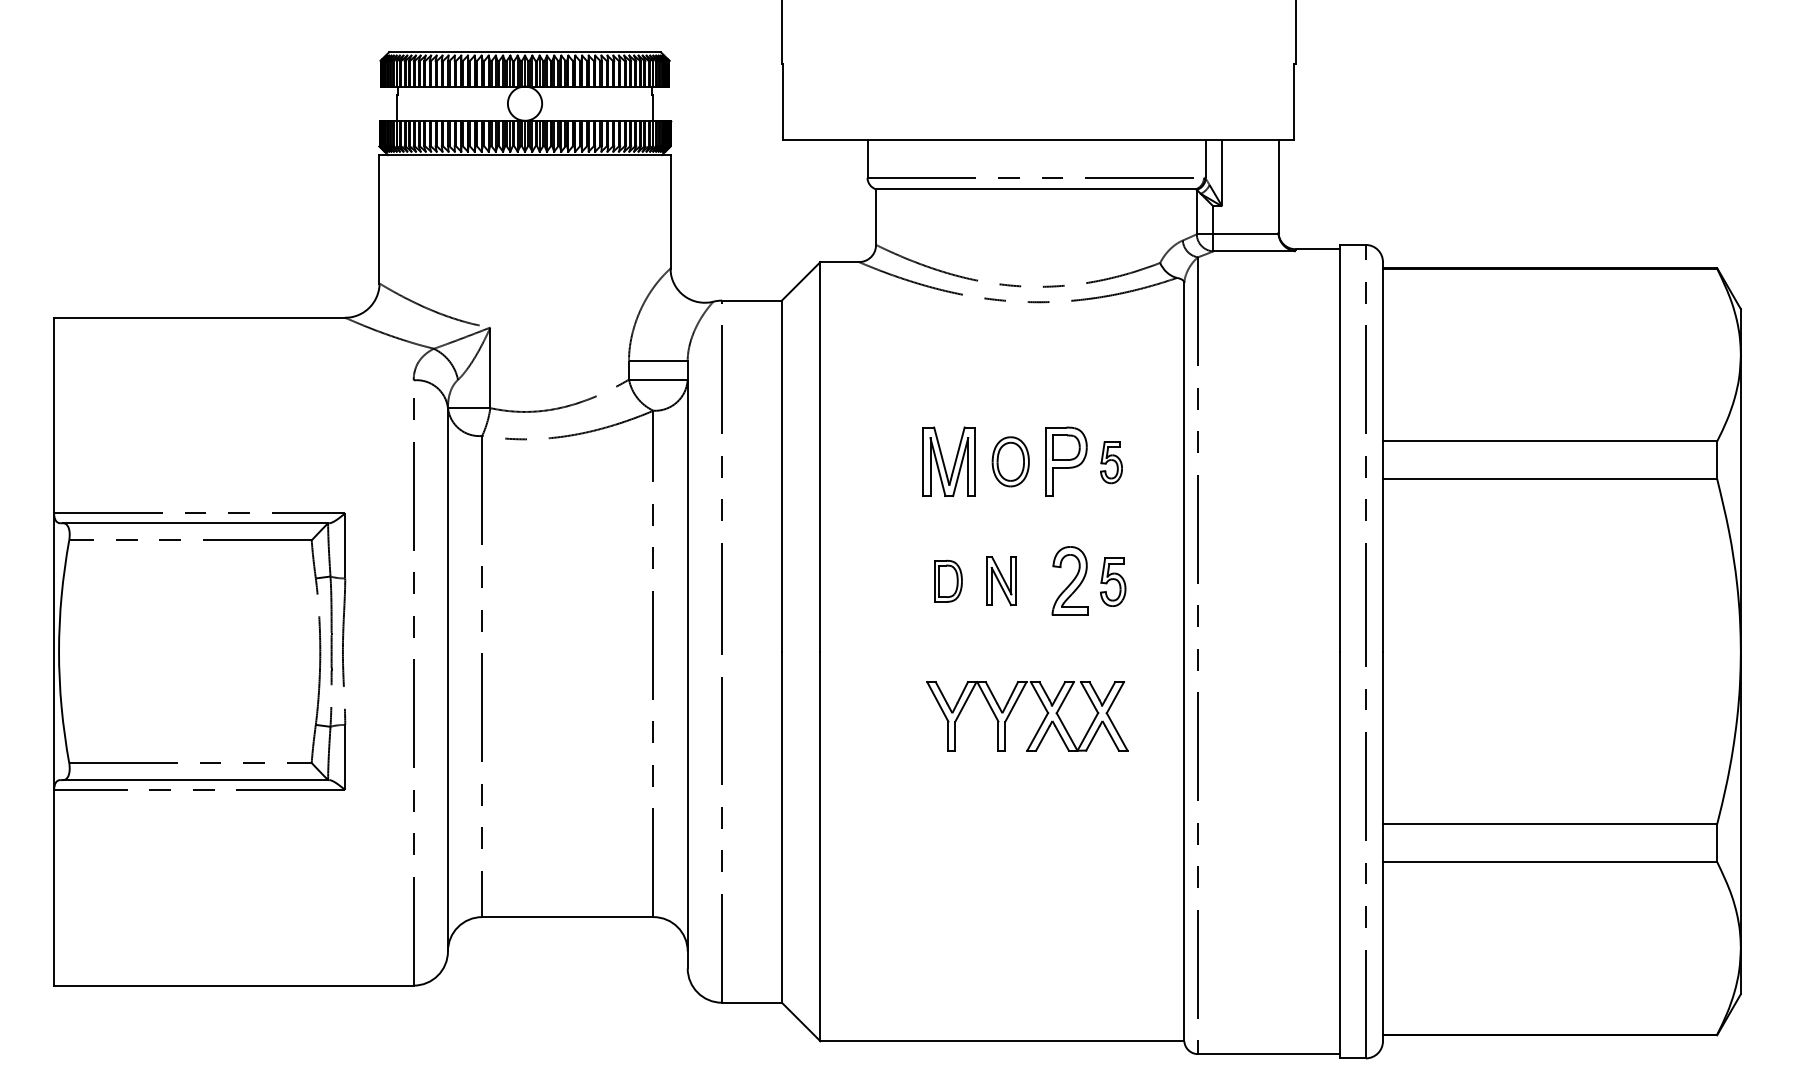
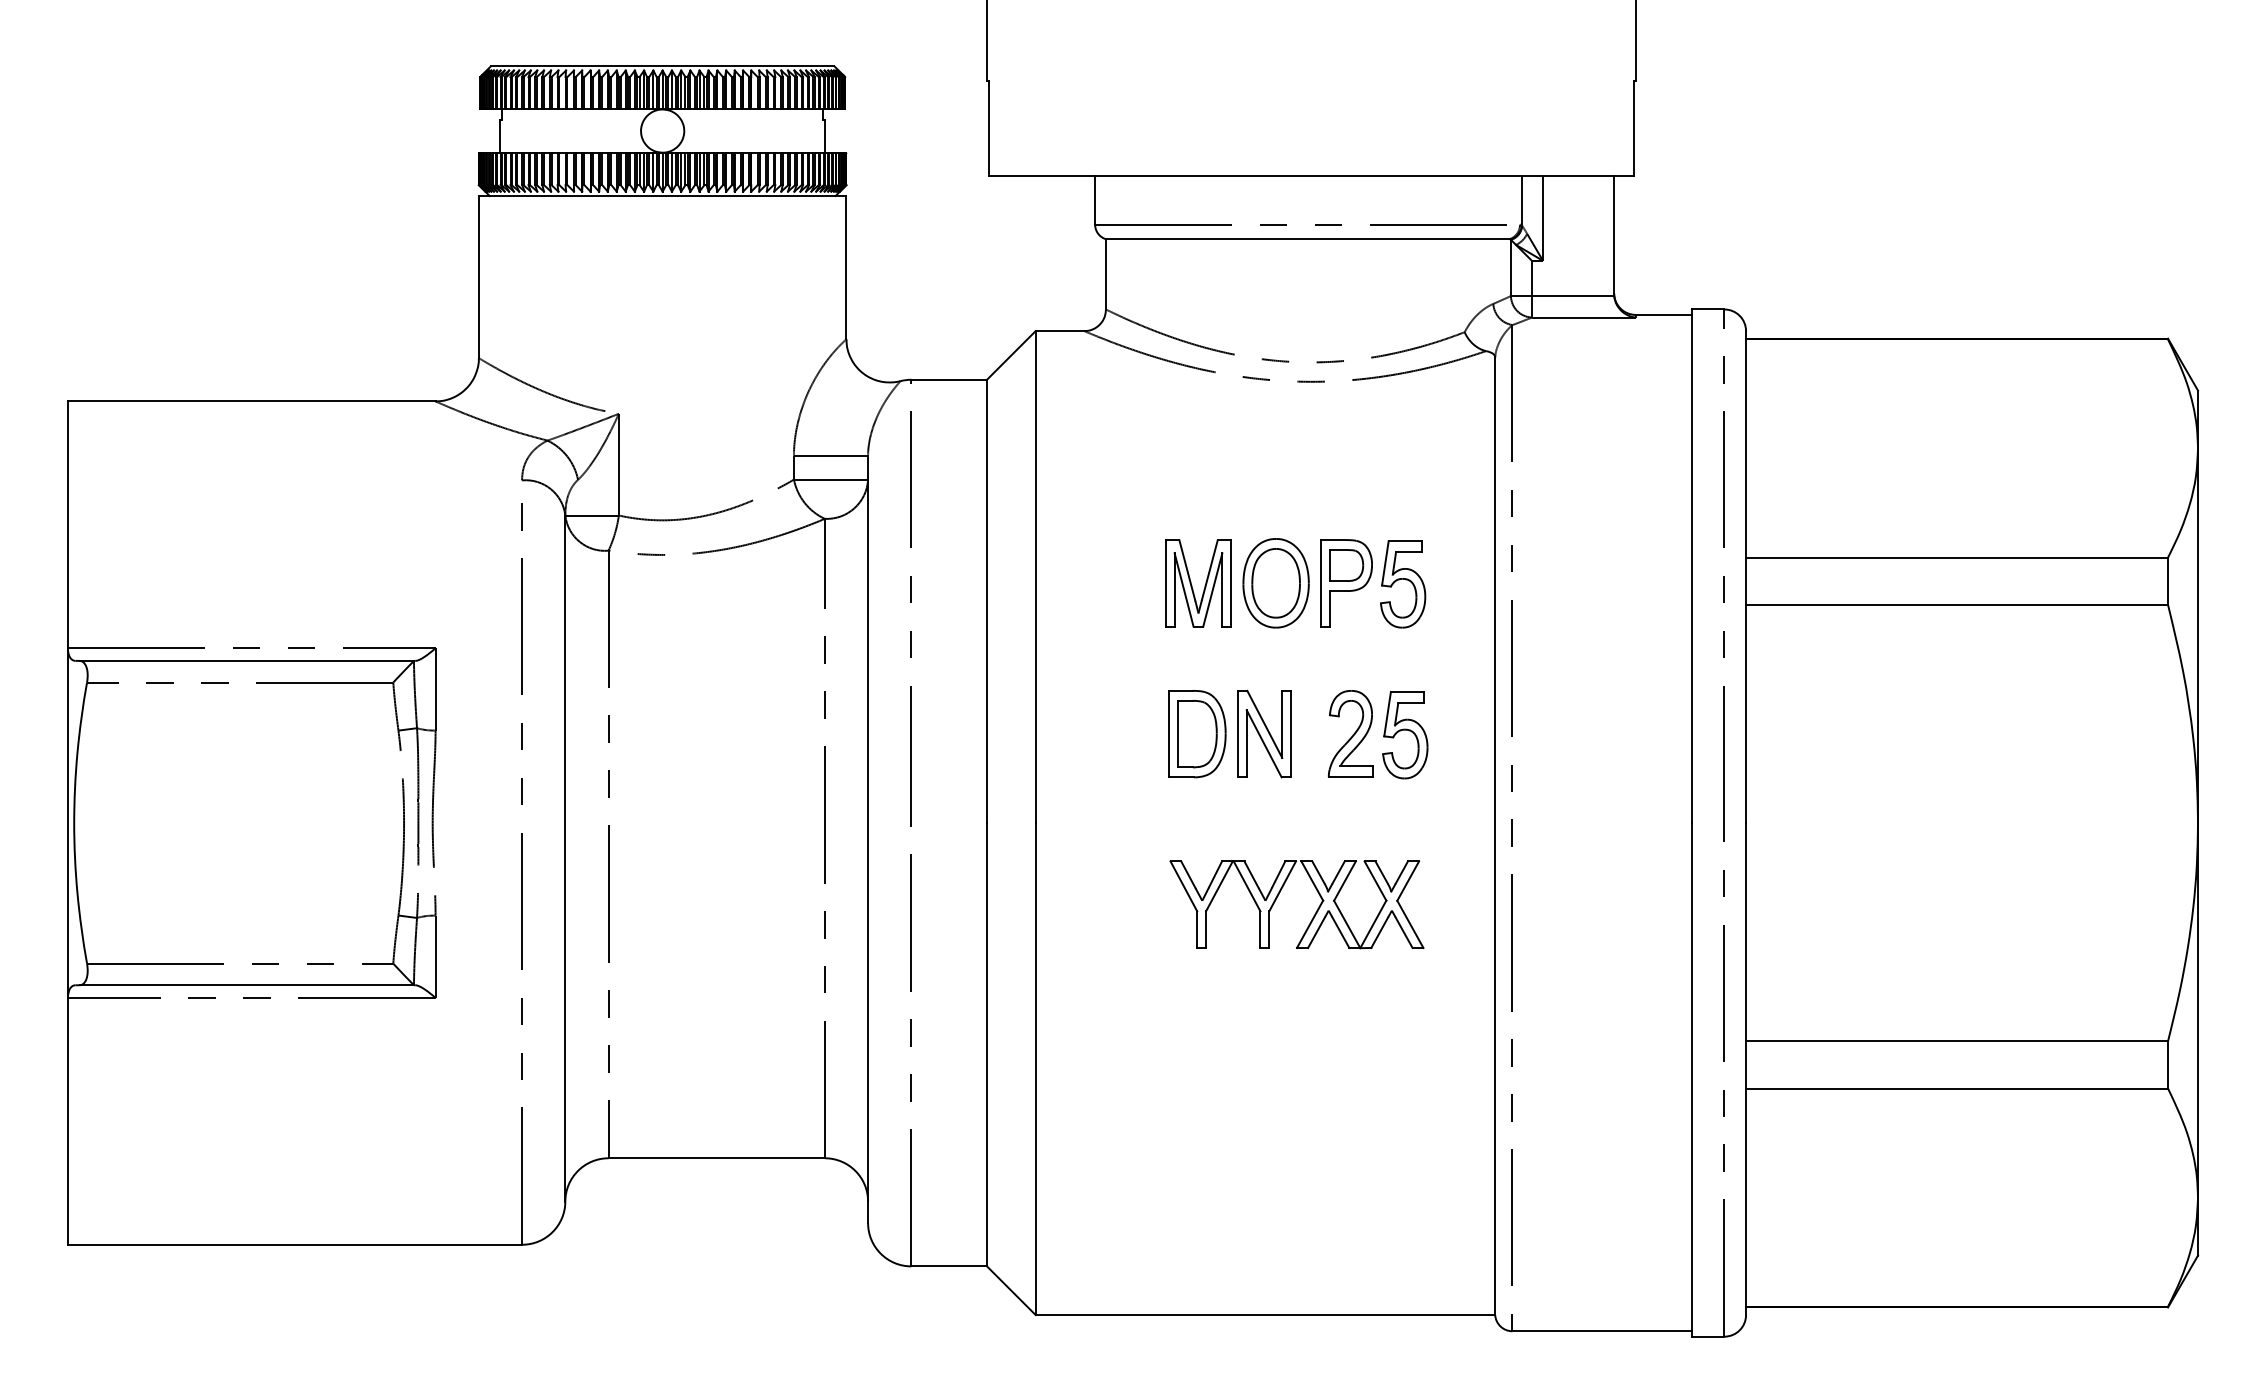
part: (1010, 461) -> (1275, 583), size x1.43
part: (1111, 462) -> (1403, 584), size x1.67
part: (1001, 580) -> (1264, 733), size x1.43
part: (948, 581) -> (1197, 734), size x1.67
part: (1113, 582) -> (1405, 735), size x1.43

